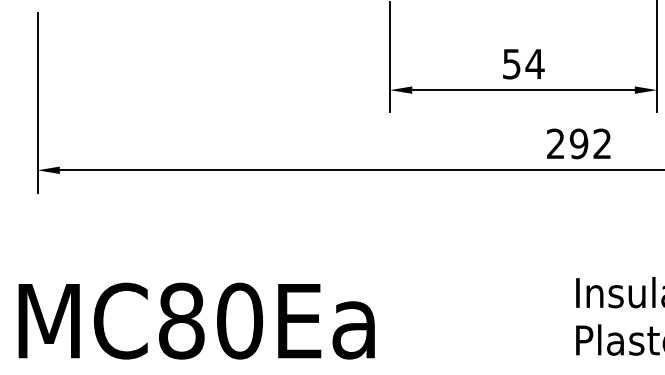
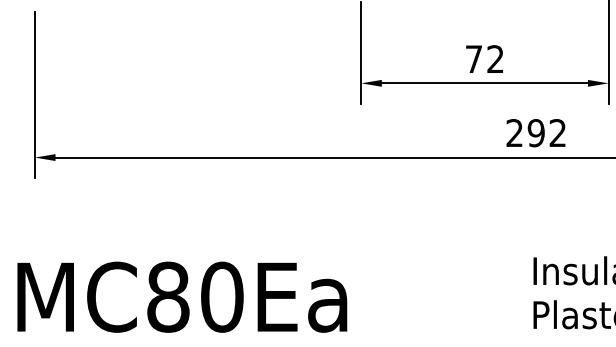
text: (523, 63) -> (484, 58), 54 -> 72

